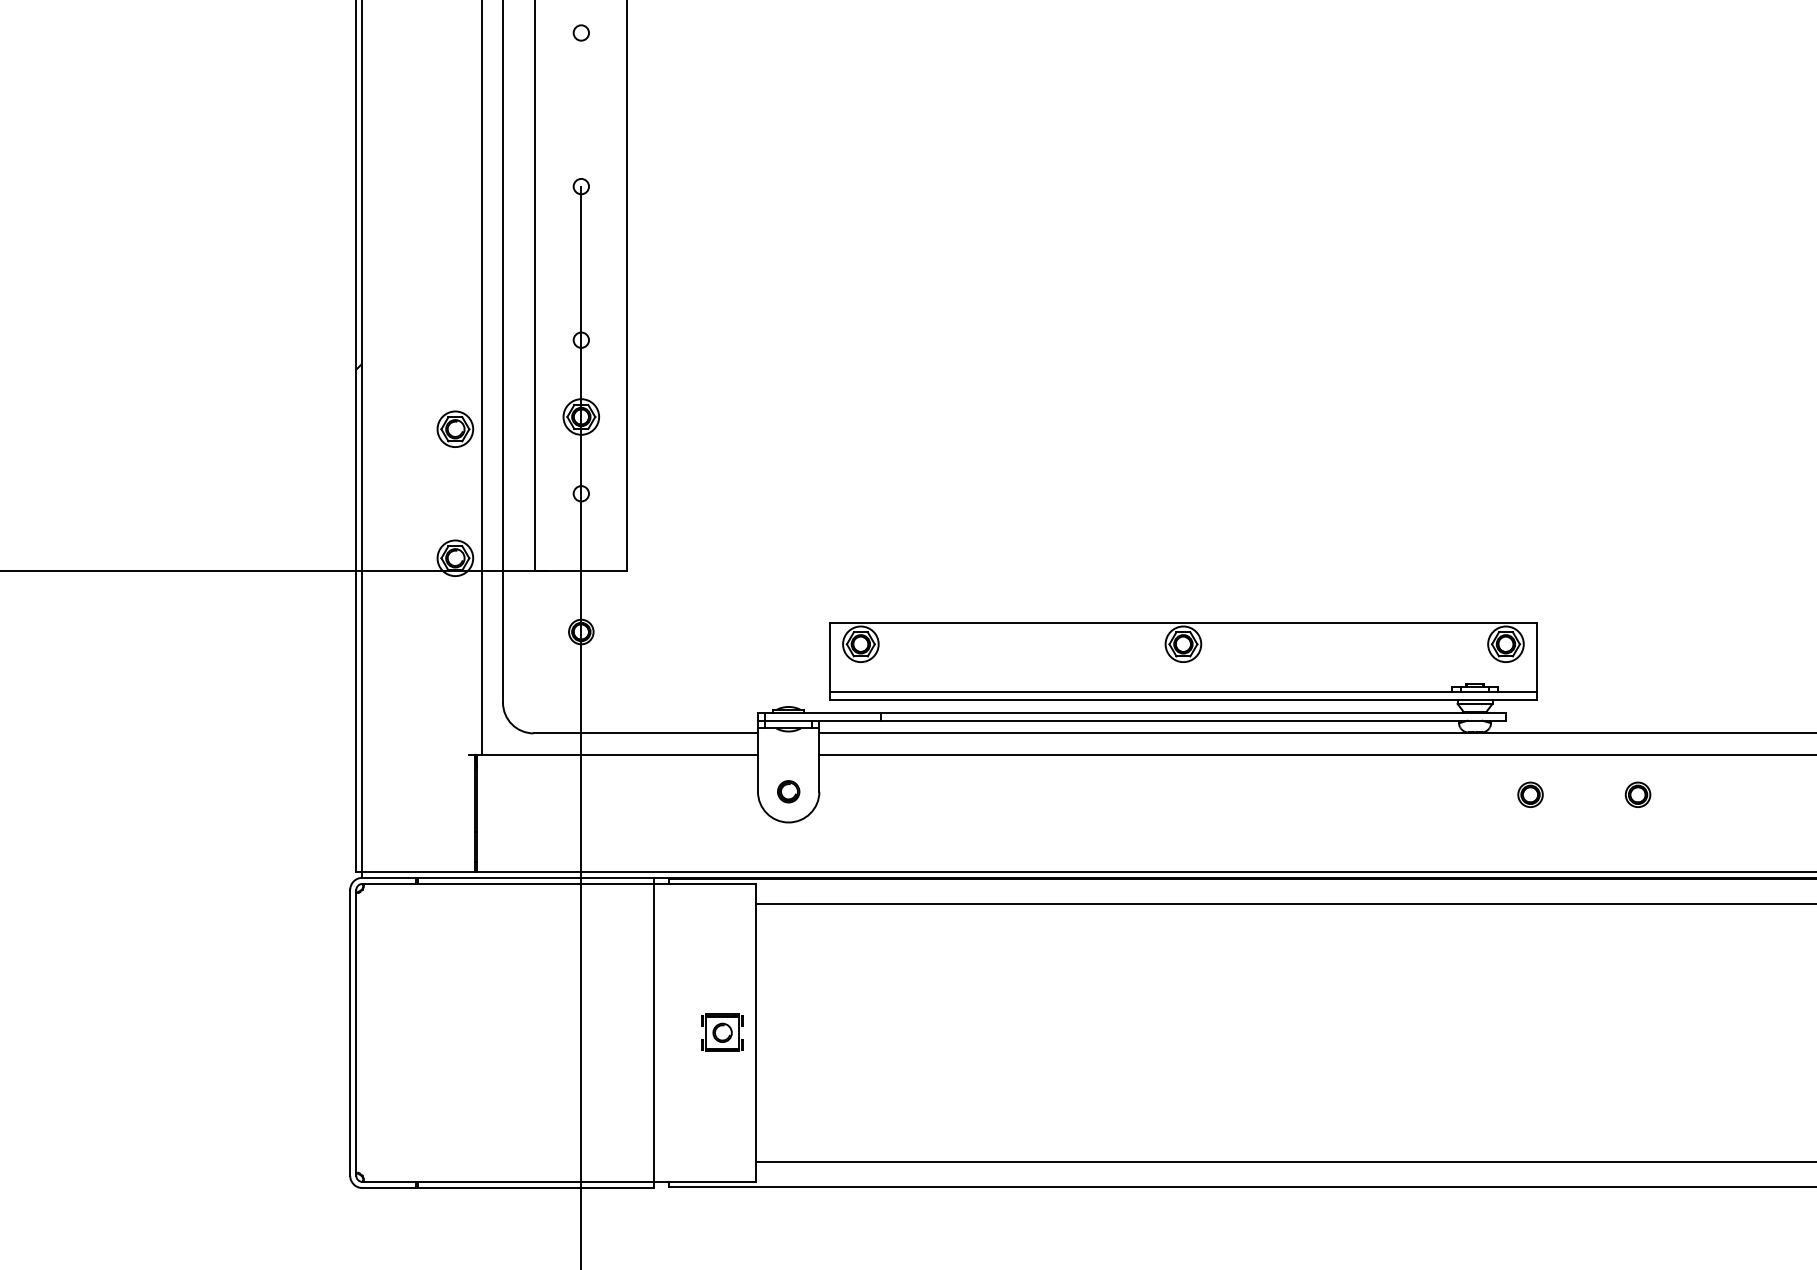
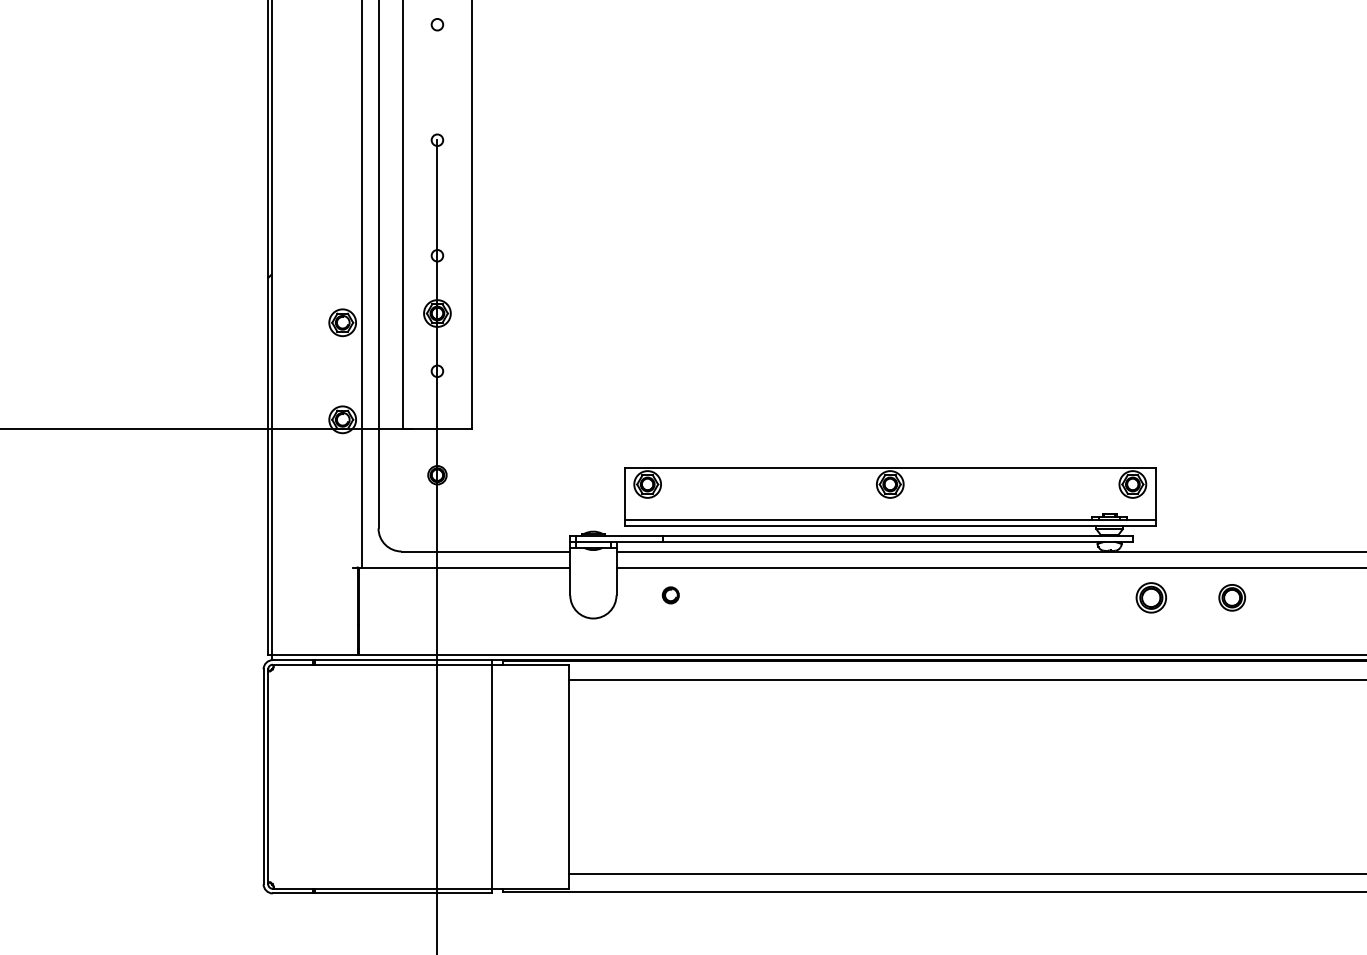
part: (788, 791) -> (670, 595), moved
part: (1530, 794) -> (1151, 597), size x1.6
part: (1637, 794) -> (1231, 597), size x1.4
part: (722, 1032) -> (543, 776), removed

